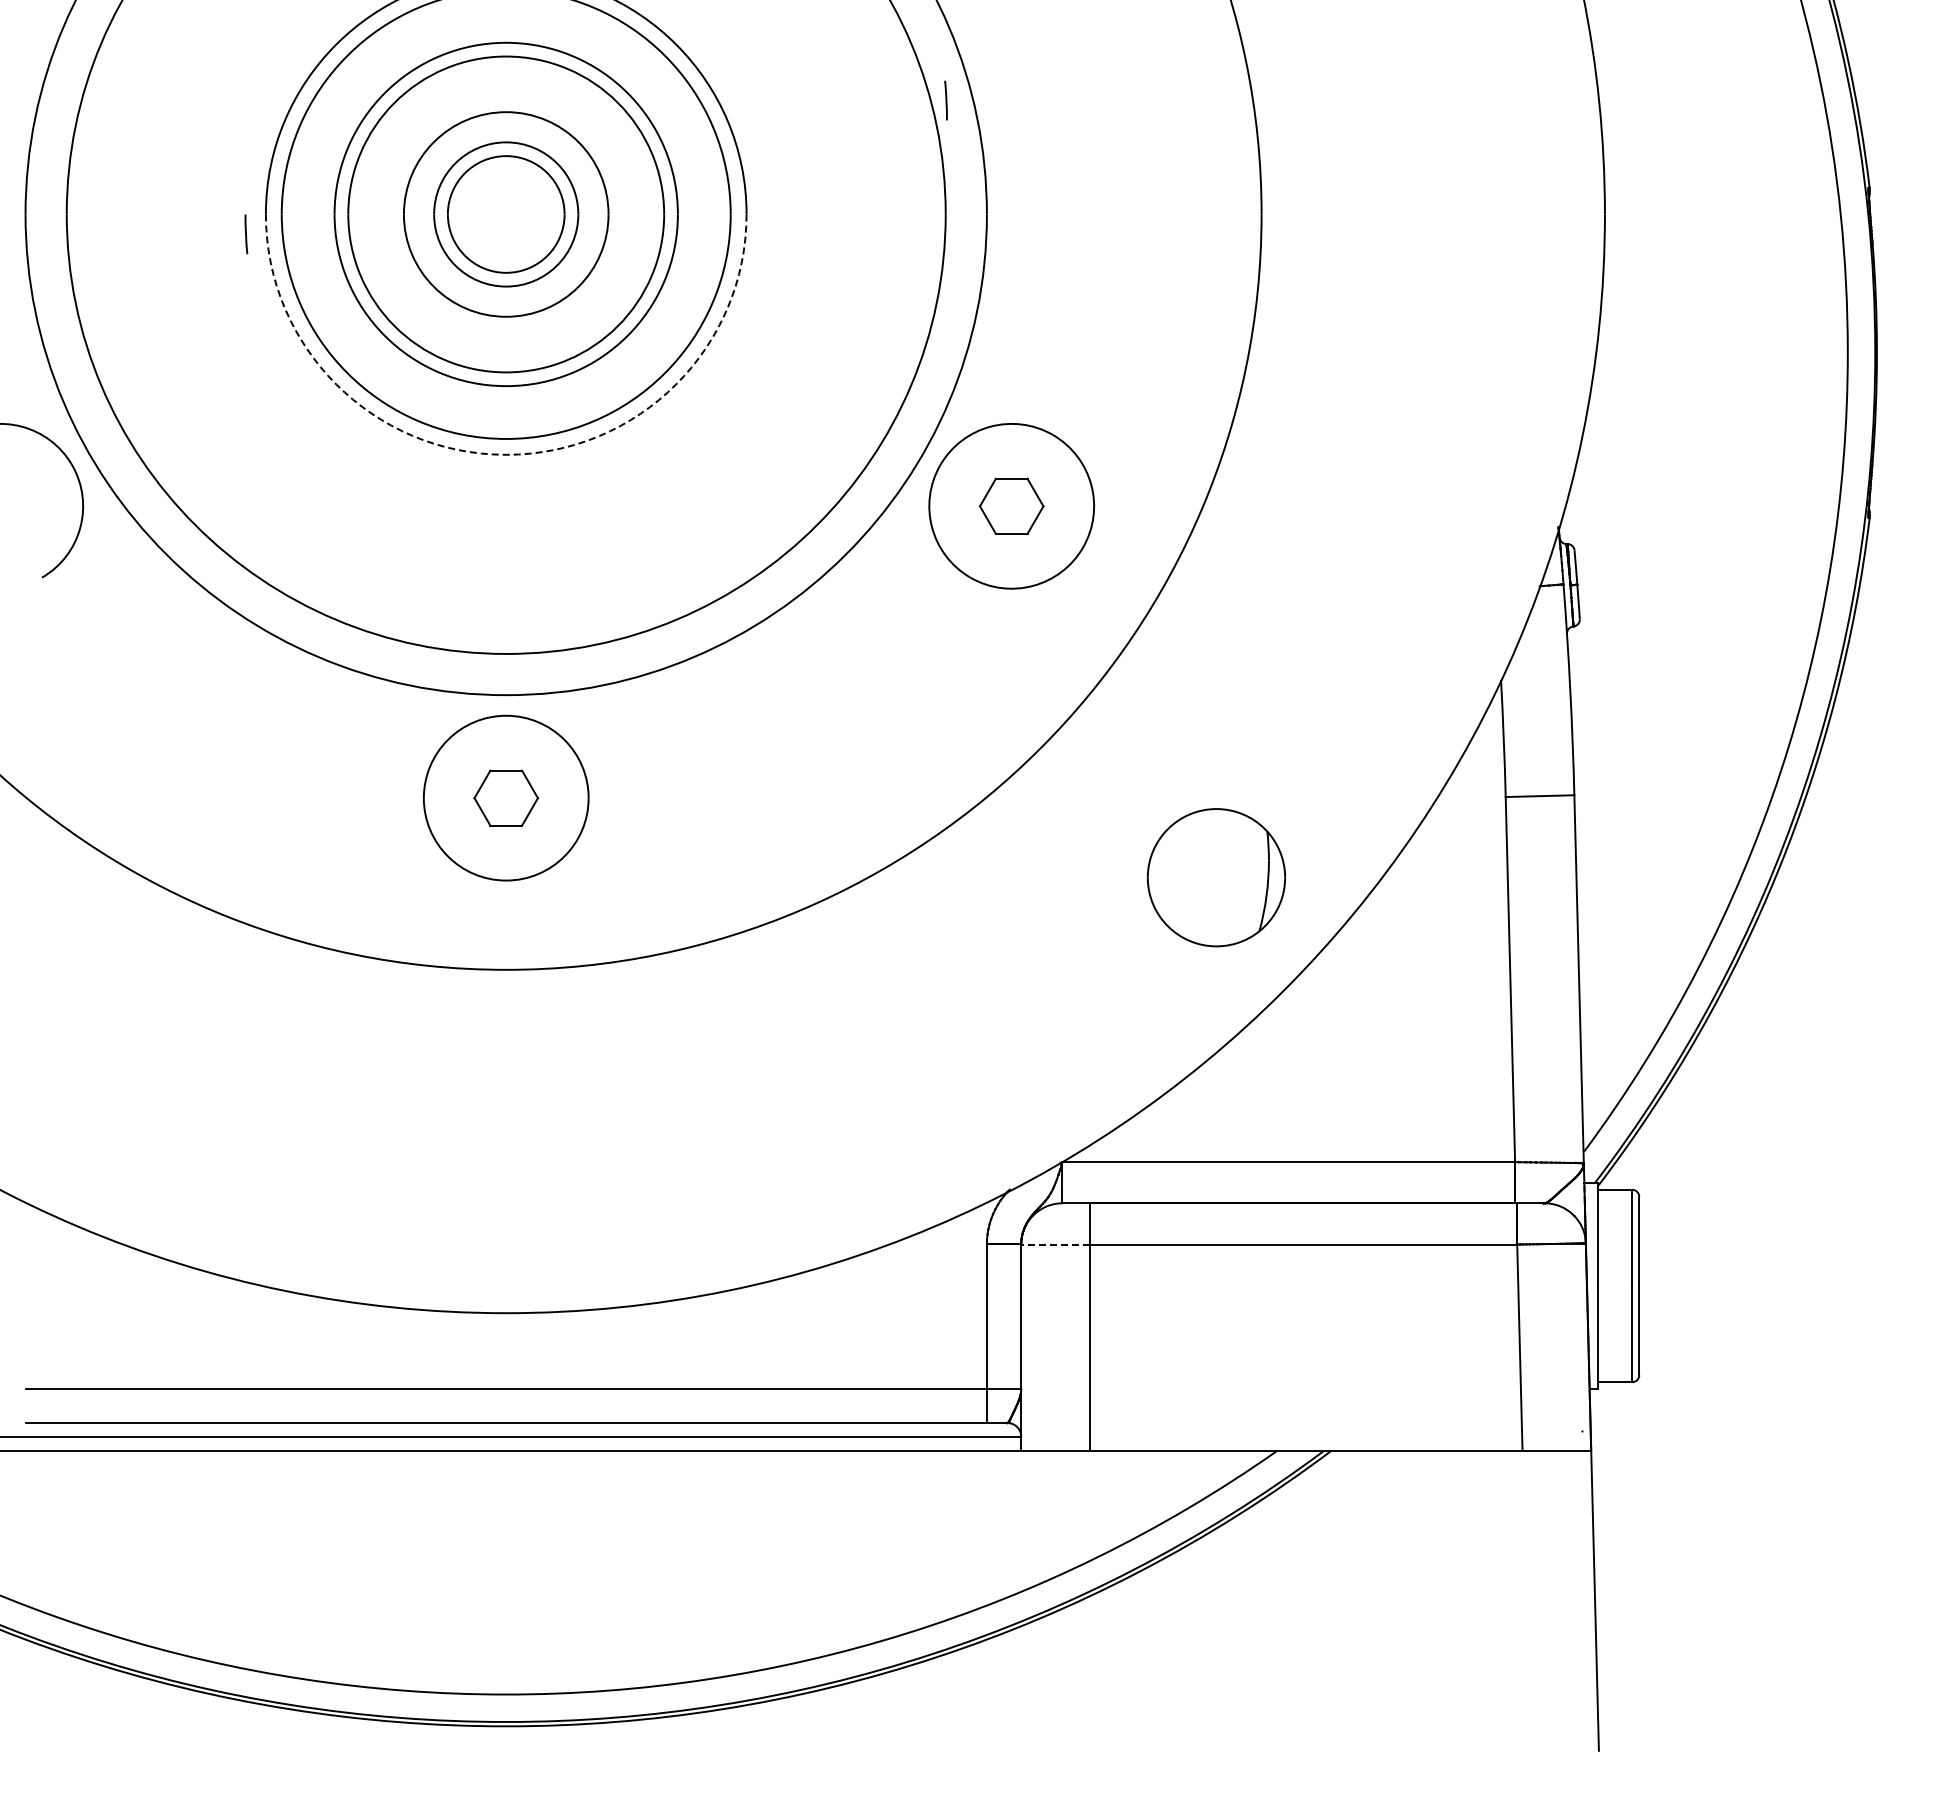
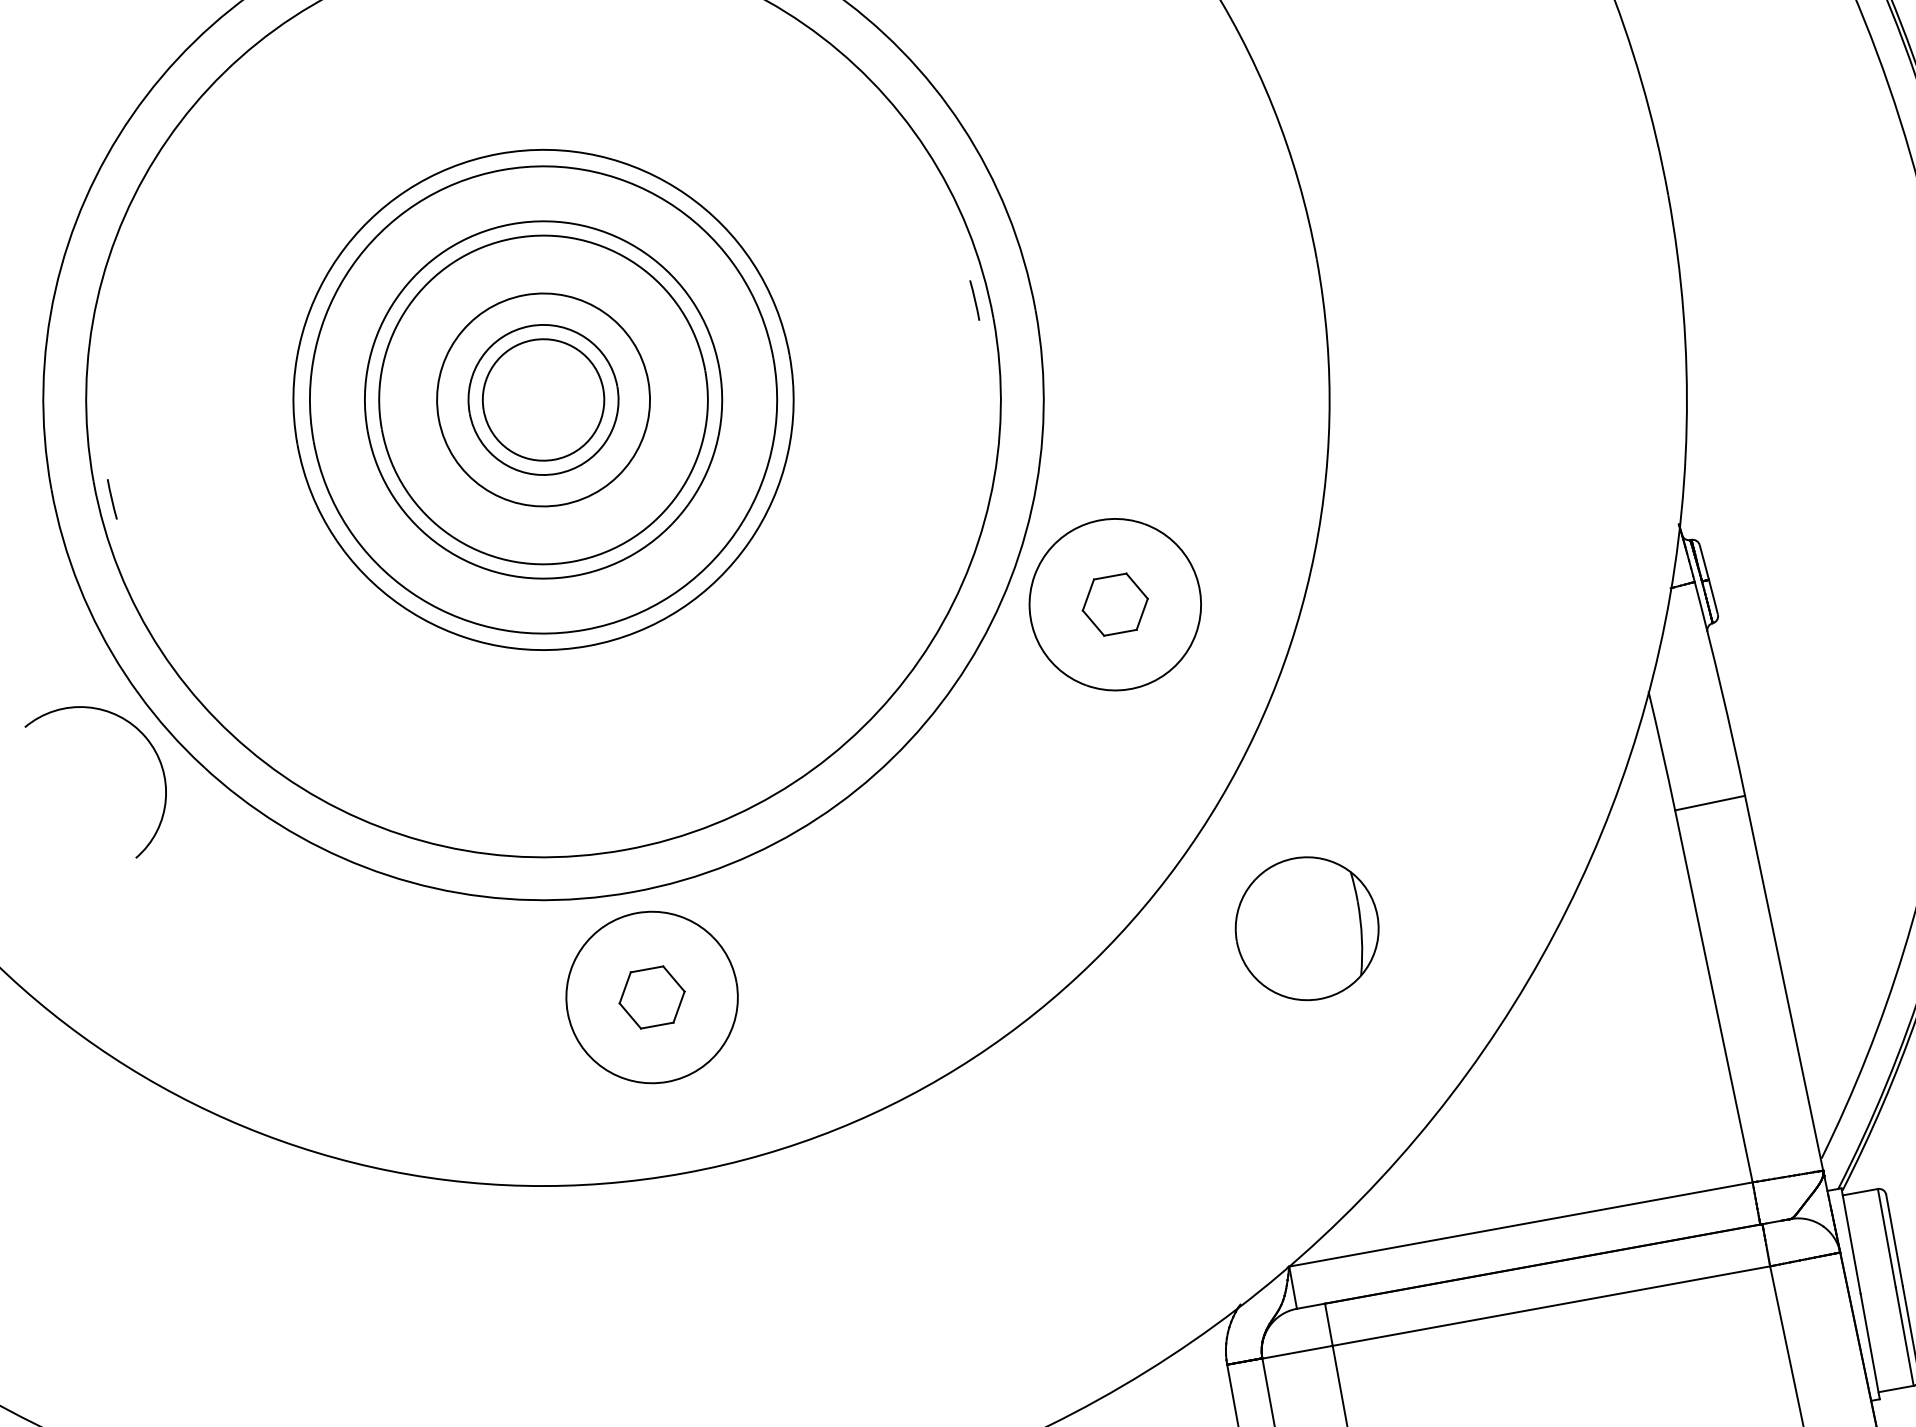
line: (945, 100) -> (974, 300), moved
line: (246, 234) -> (112, 499), moved
arc: (506, 454) -> (588, 645), dashed -> solid
part: (1215, 877) -> (1306, 928), moved
line: (1055, 1244) -> (1297, 1352), dashed -> solid

